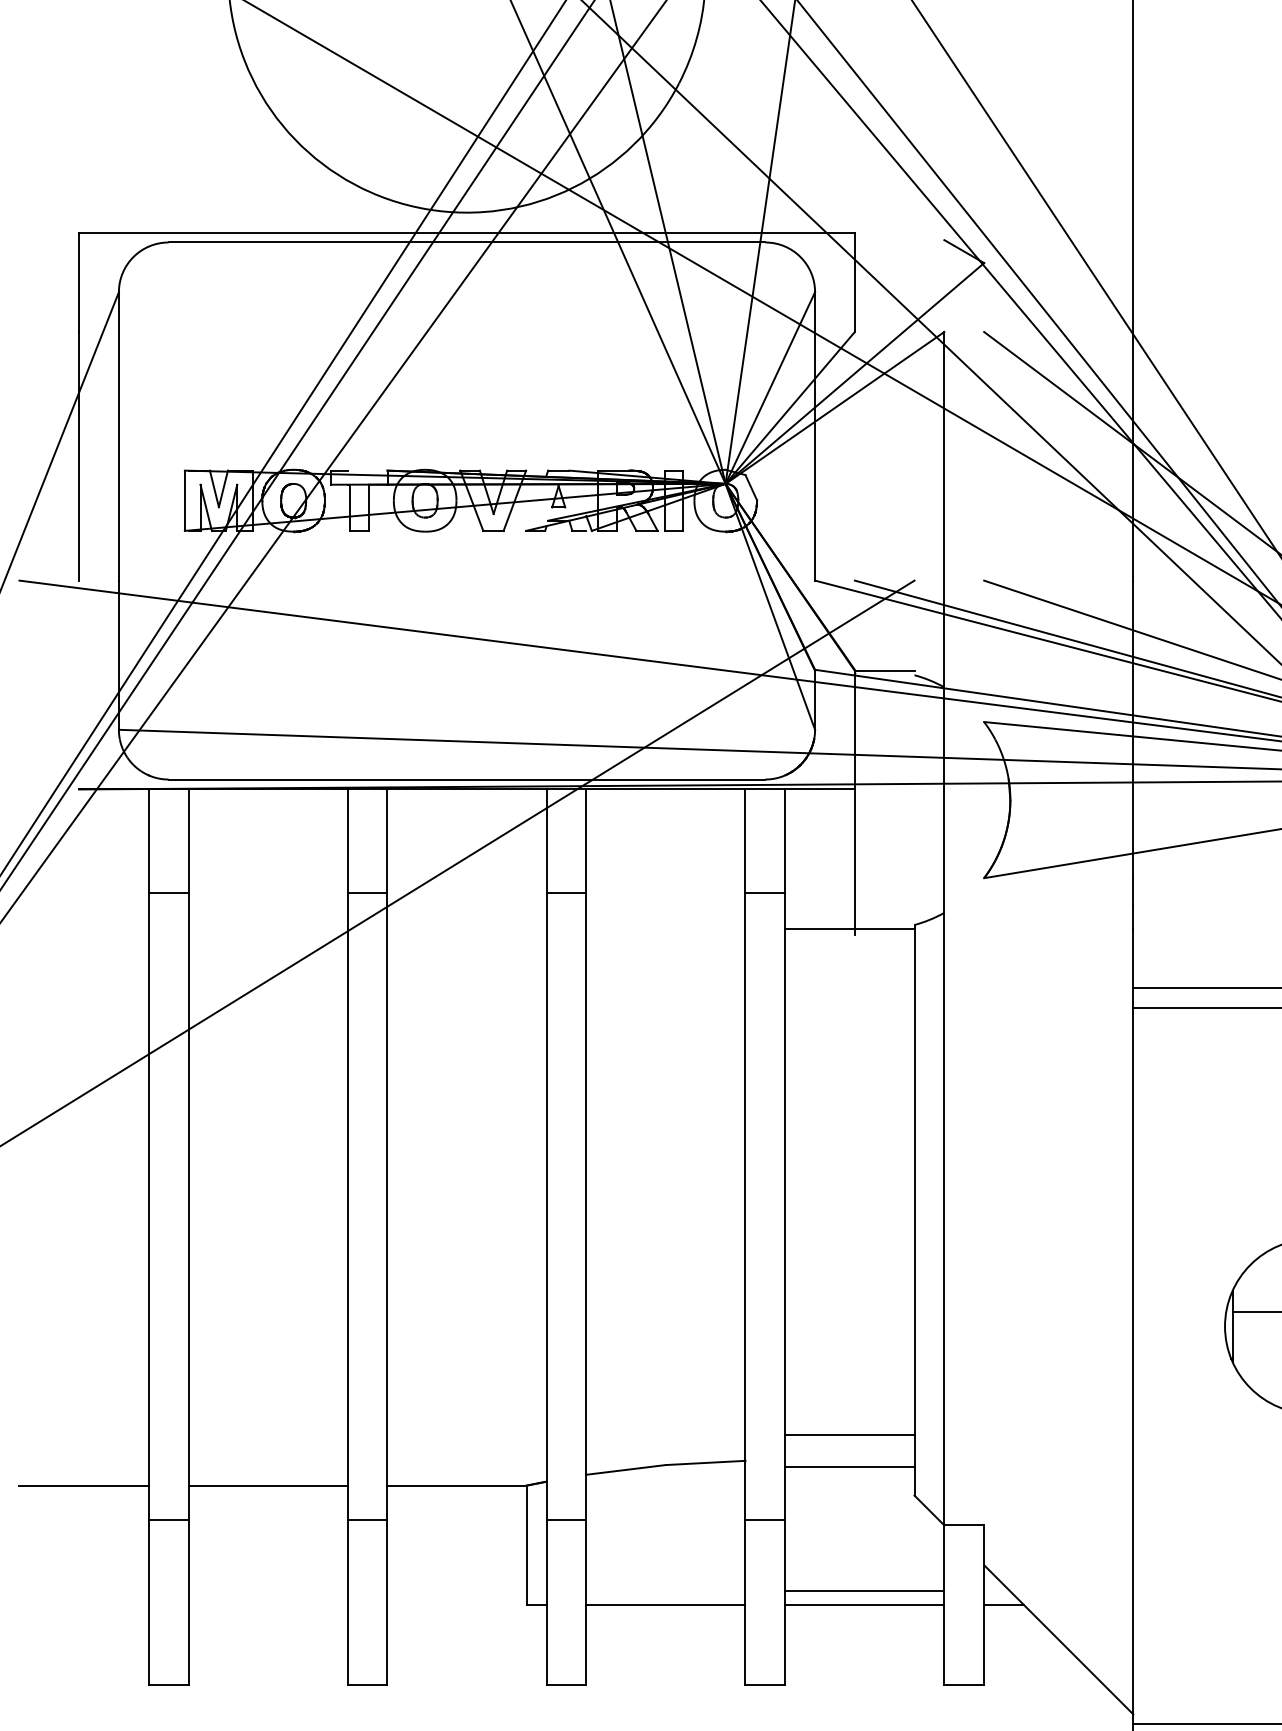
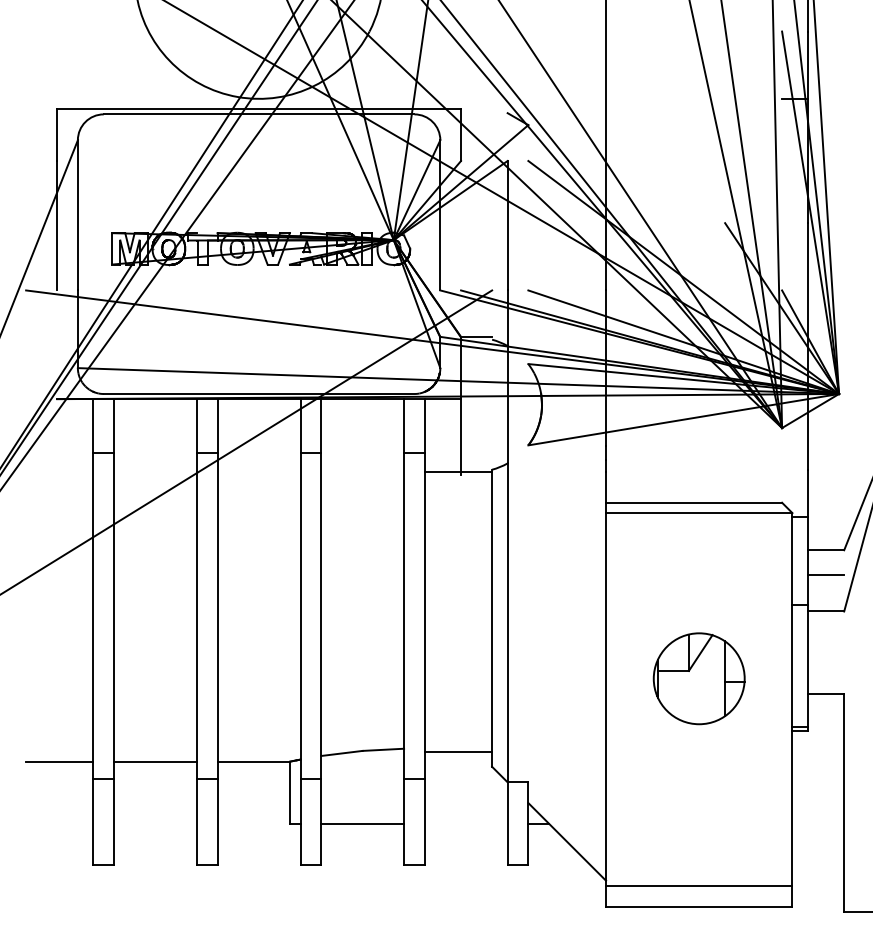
line: (849, 1435) -> (458, 735), removed
line: (863, 1591) -> (465, 816), removed
line: (863, 1604) -> (465, 823), removed

